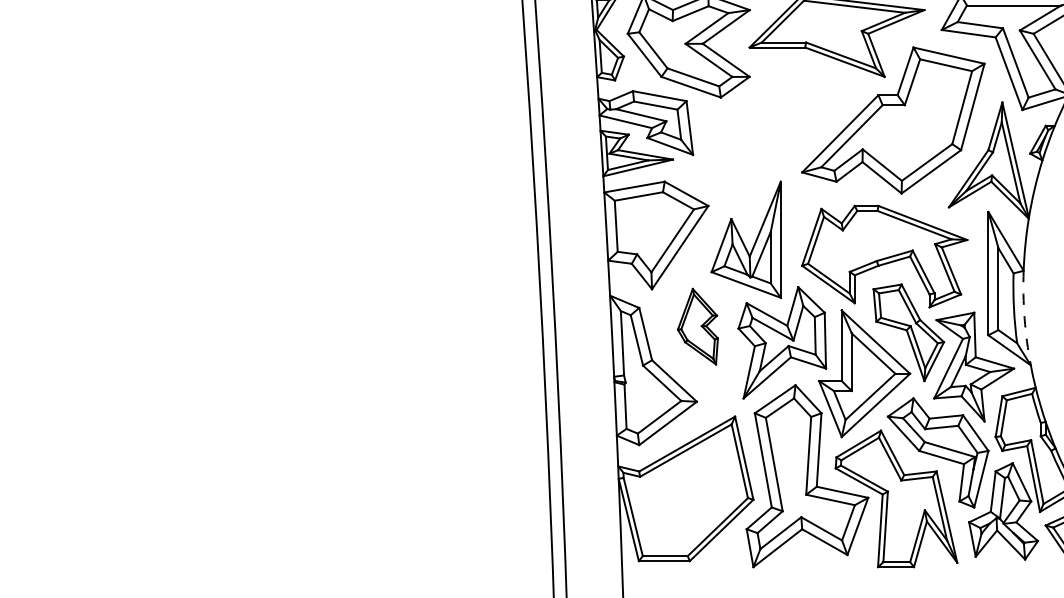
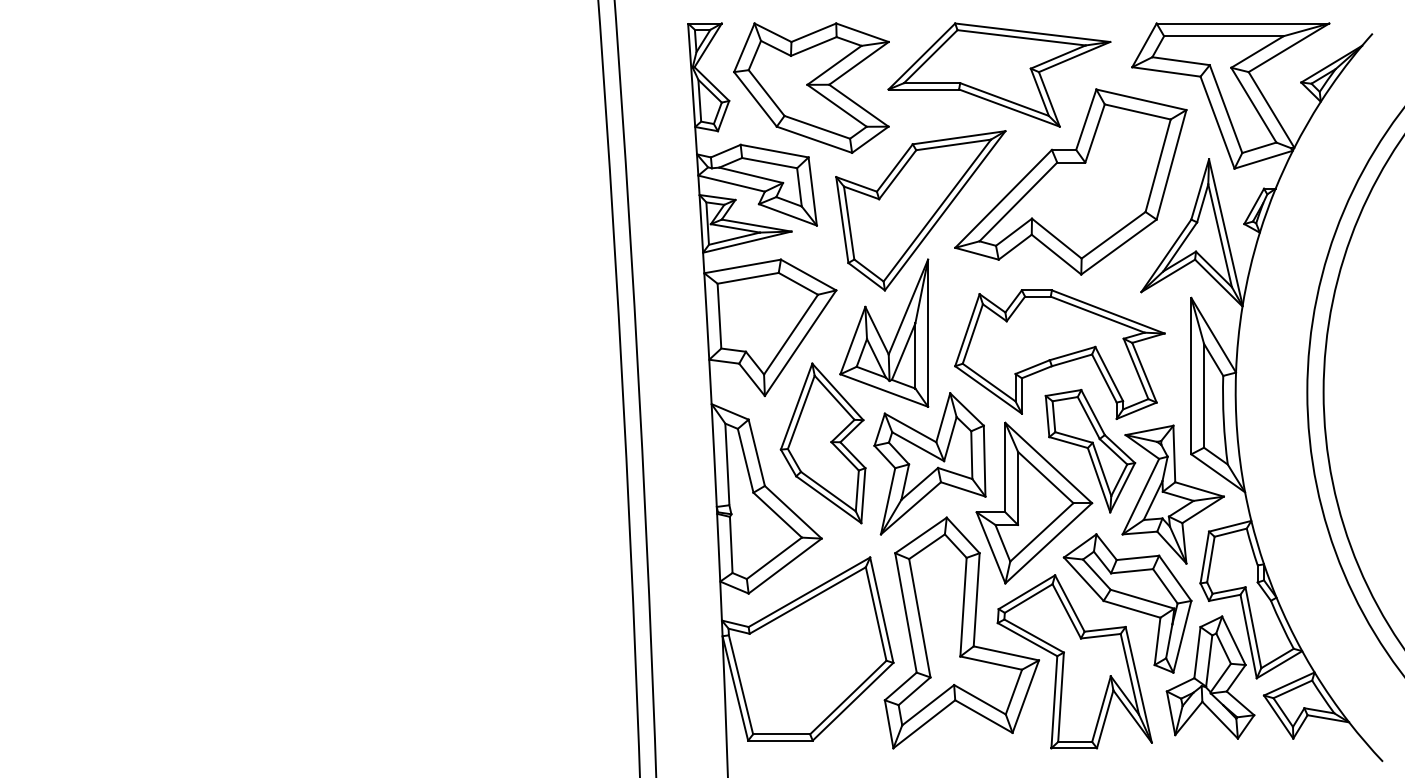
part: (774, 142) -> (920, 210), added
arc: (1024, 318) -> (1237, 432), dashed -> solid
part: (697, 326) -> (822, 443), size x1.67

